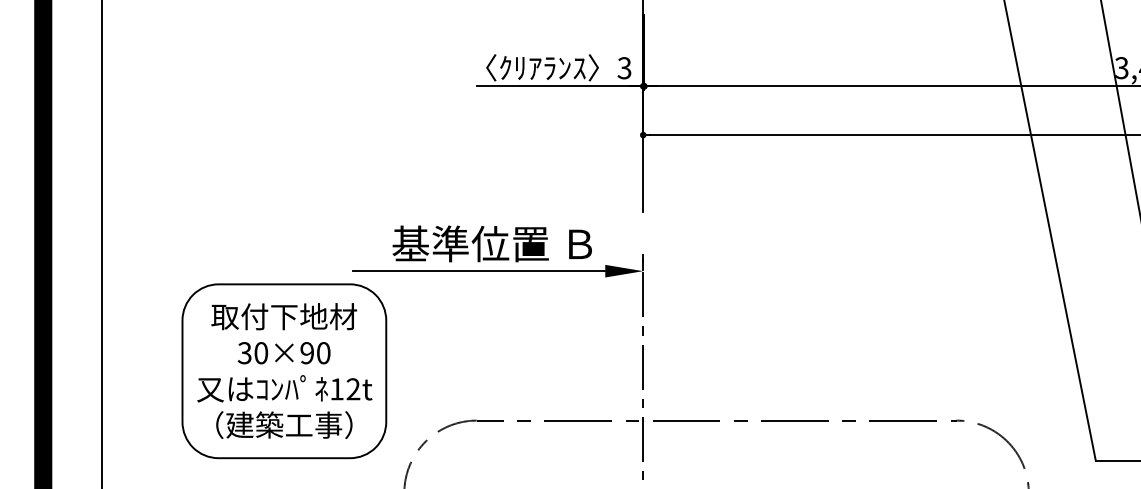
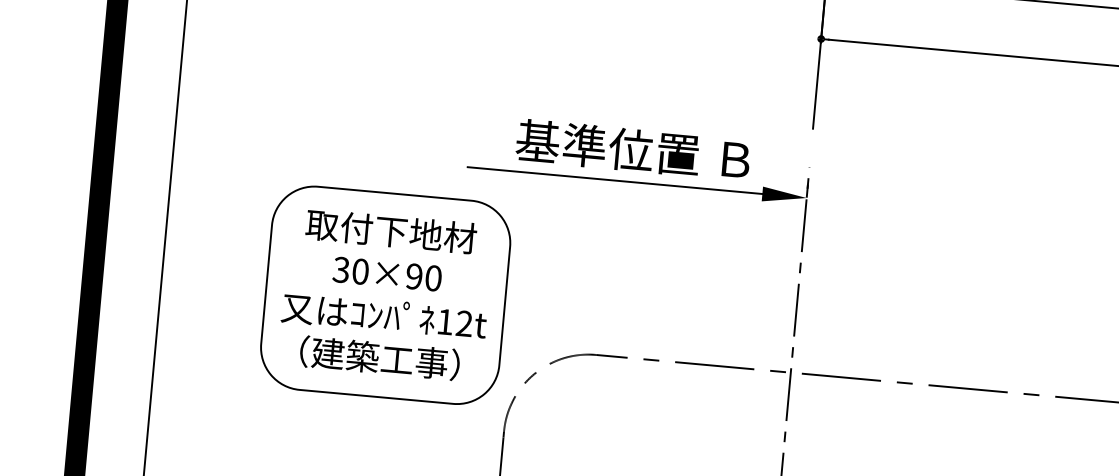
part: (284, 371) -> (385, 295), moved

